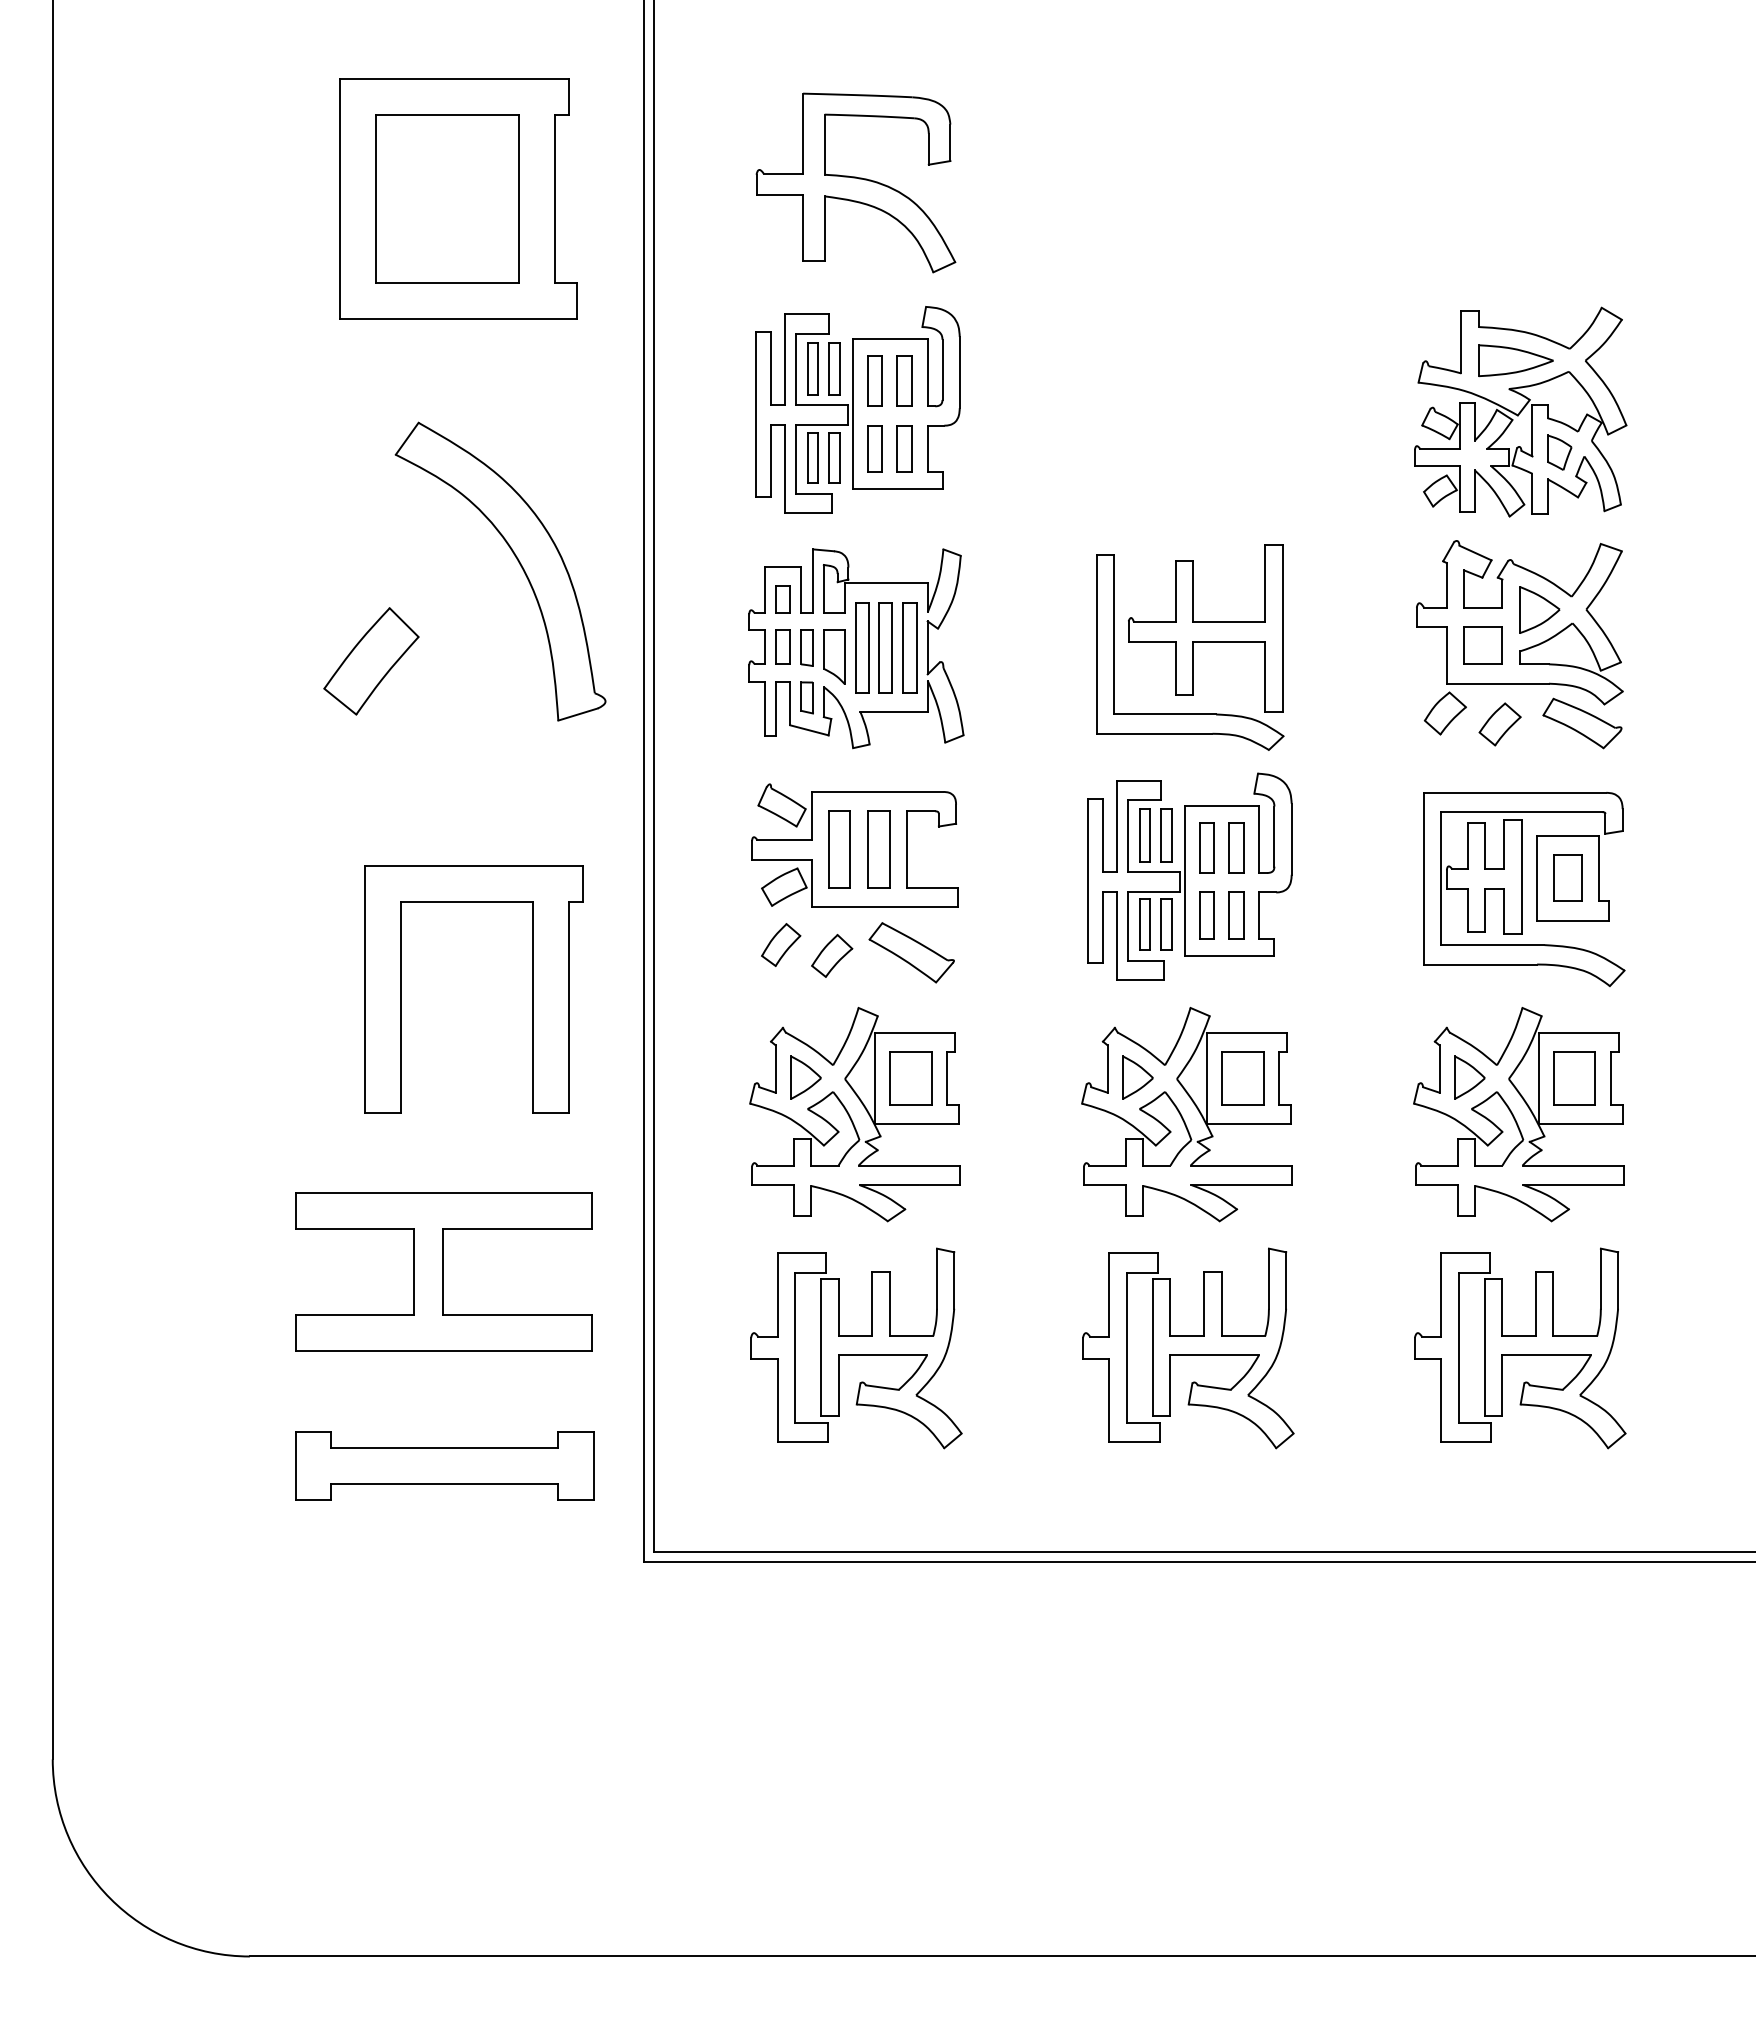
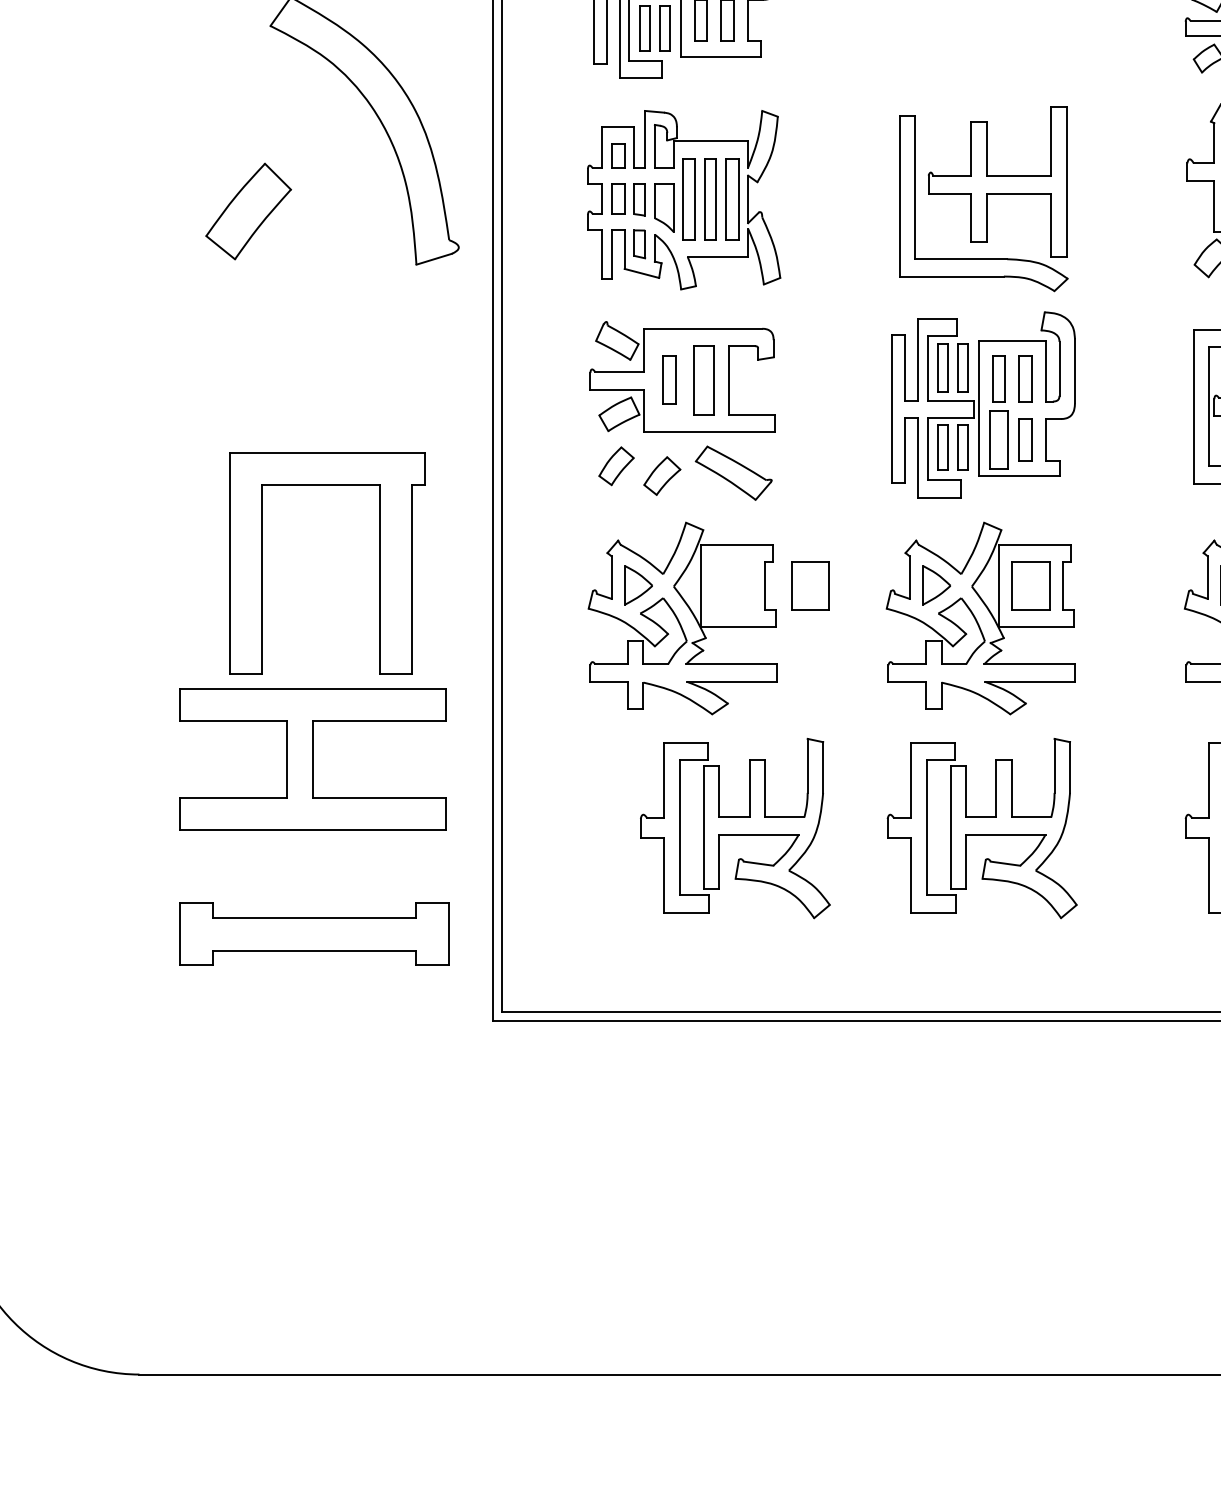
part: (839, 849) -> (668, 380), size x0.7
part: (1206, 915) -> (998, 439), size x1.4
part: (532, 989) -> (379, 563), moved
part: (910, 1078) -> (809, 586), moved
part: (856, 1348) -> (735, 828), moved

